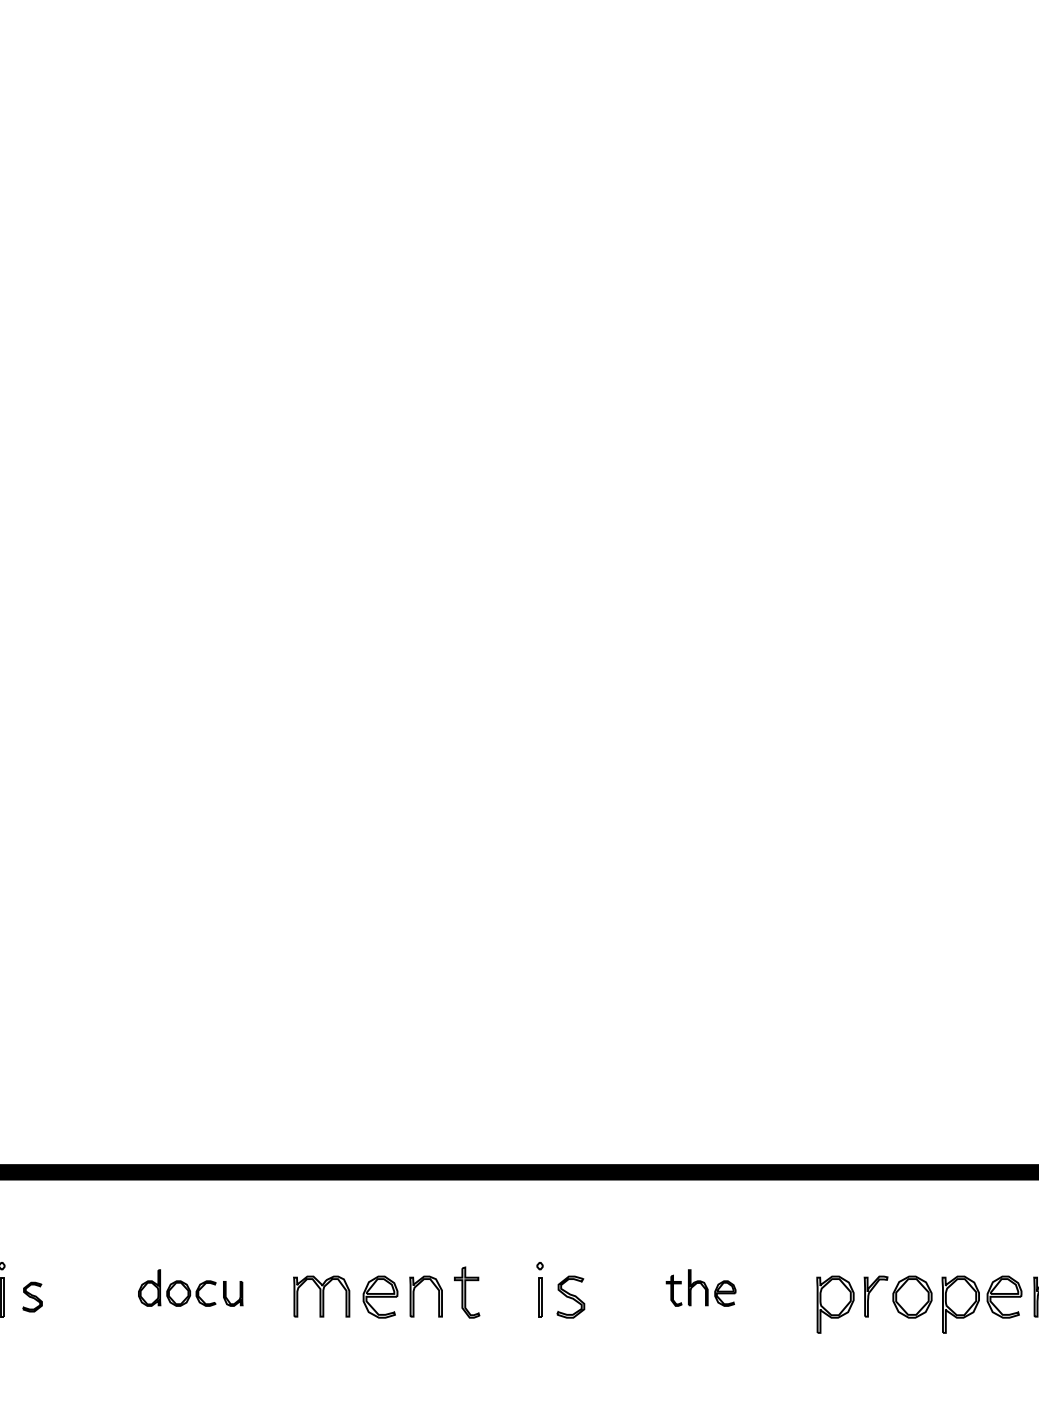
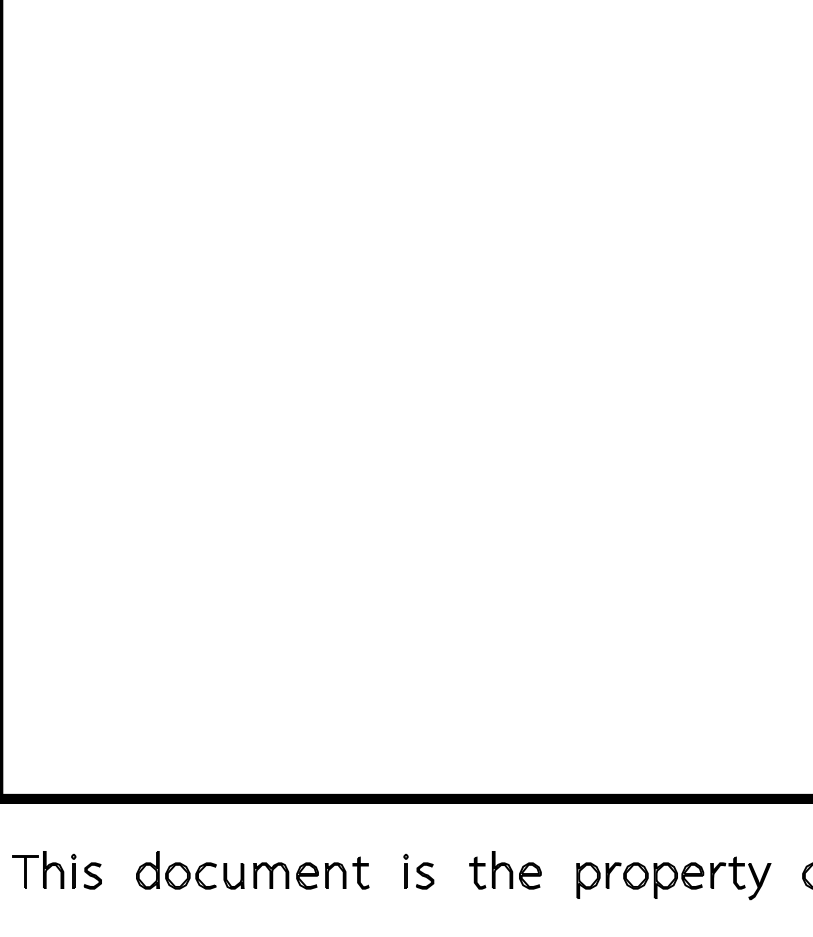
part: (190, 1288) -> (190, 870), size x1.67
part: (701, 1288) -> (505, 870), size x1.67
part: (32, 1296) -> (92, 875), size x1.43

